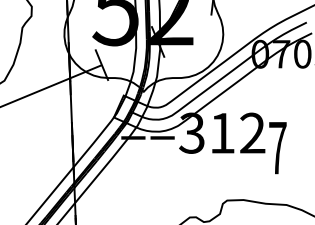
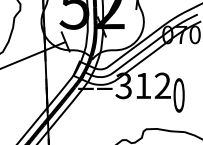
text: (276, 148) -> (178, 95), 7 -> 0

